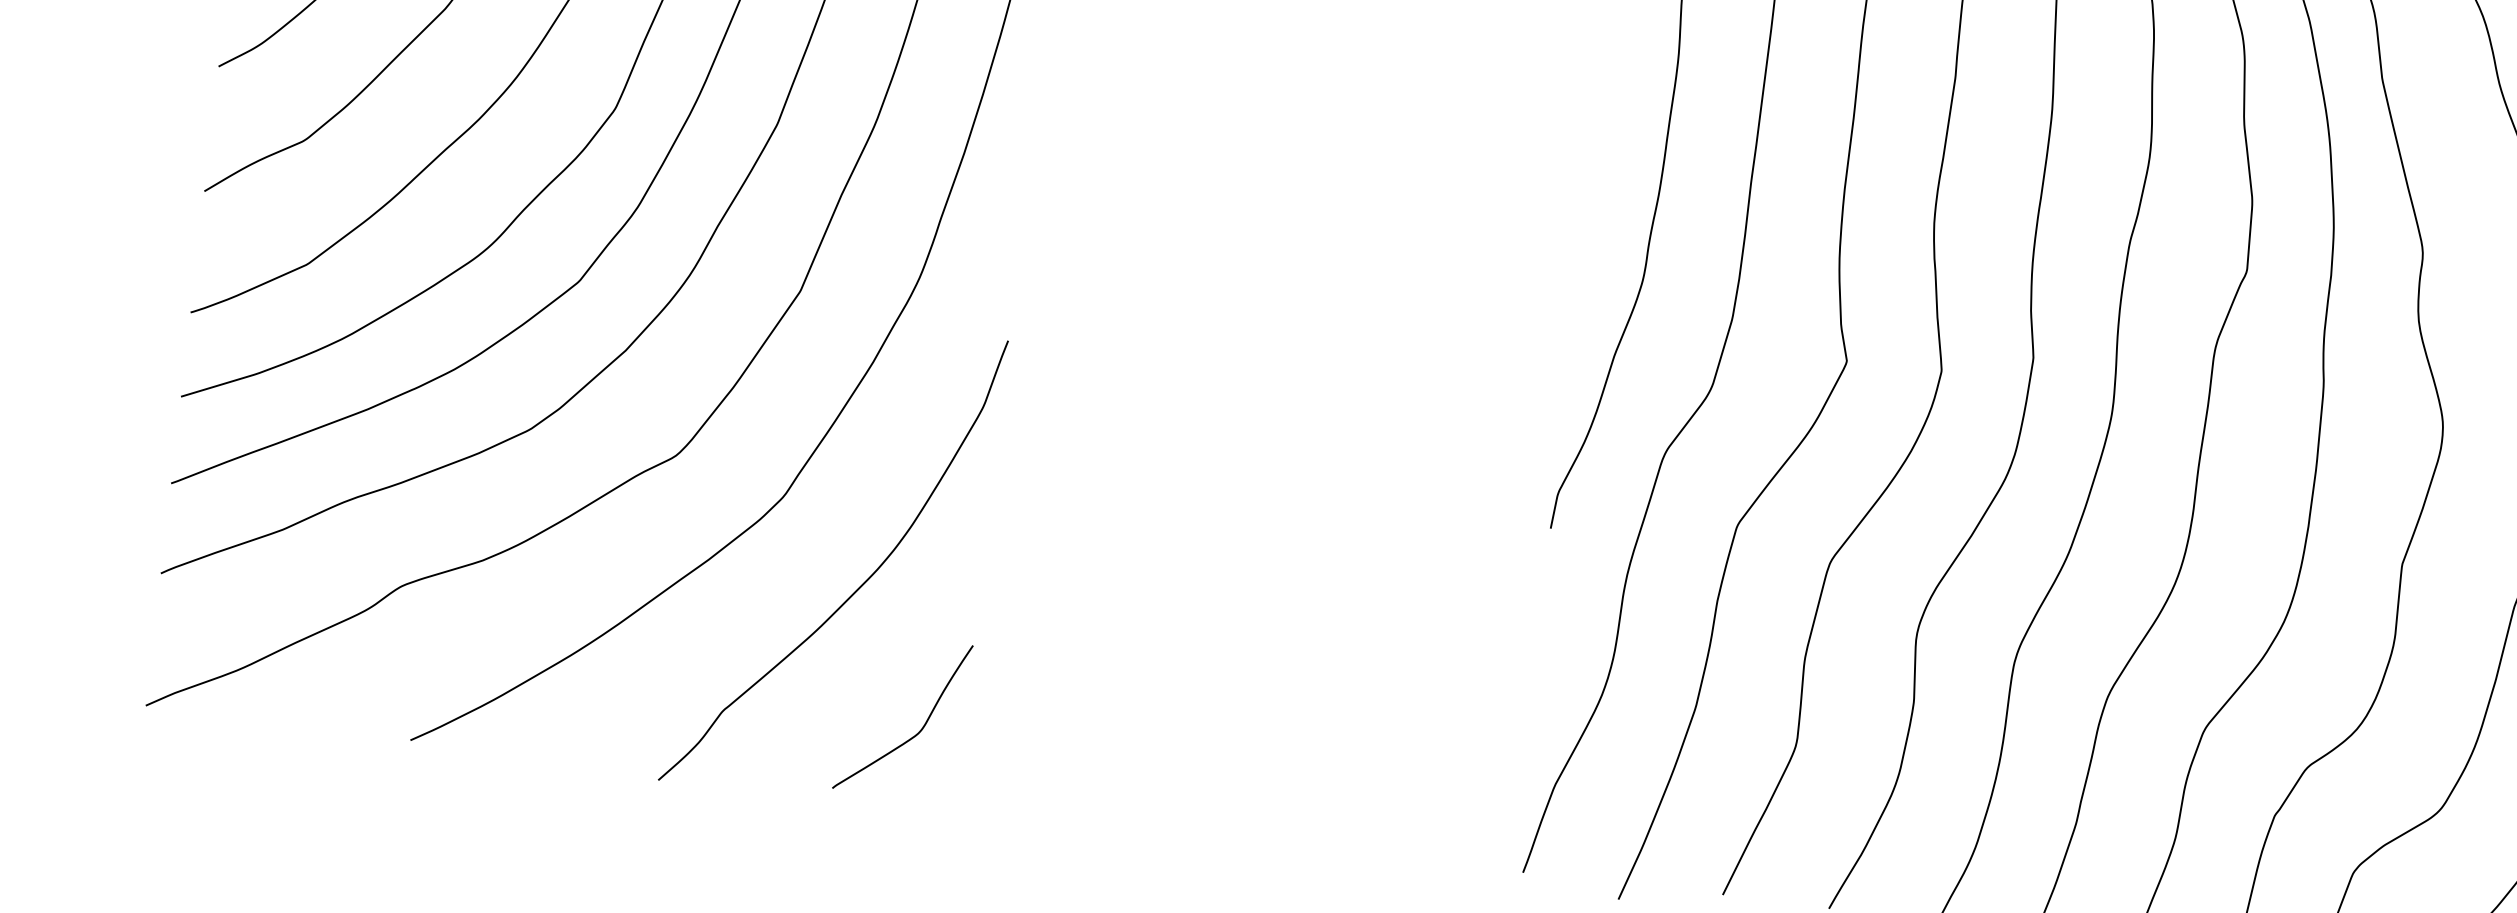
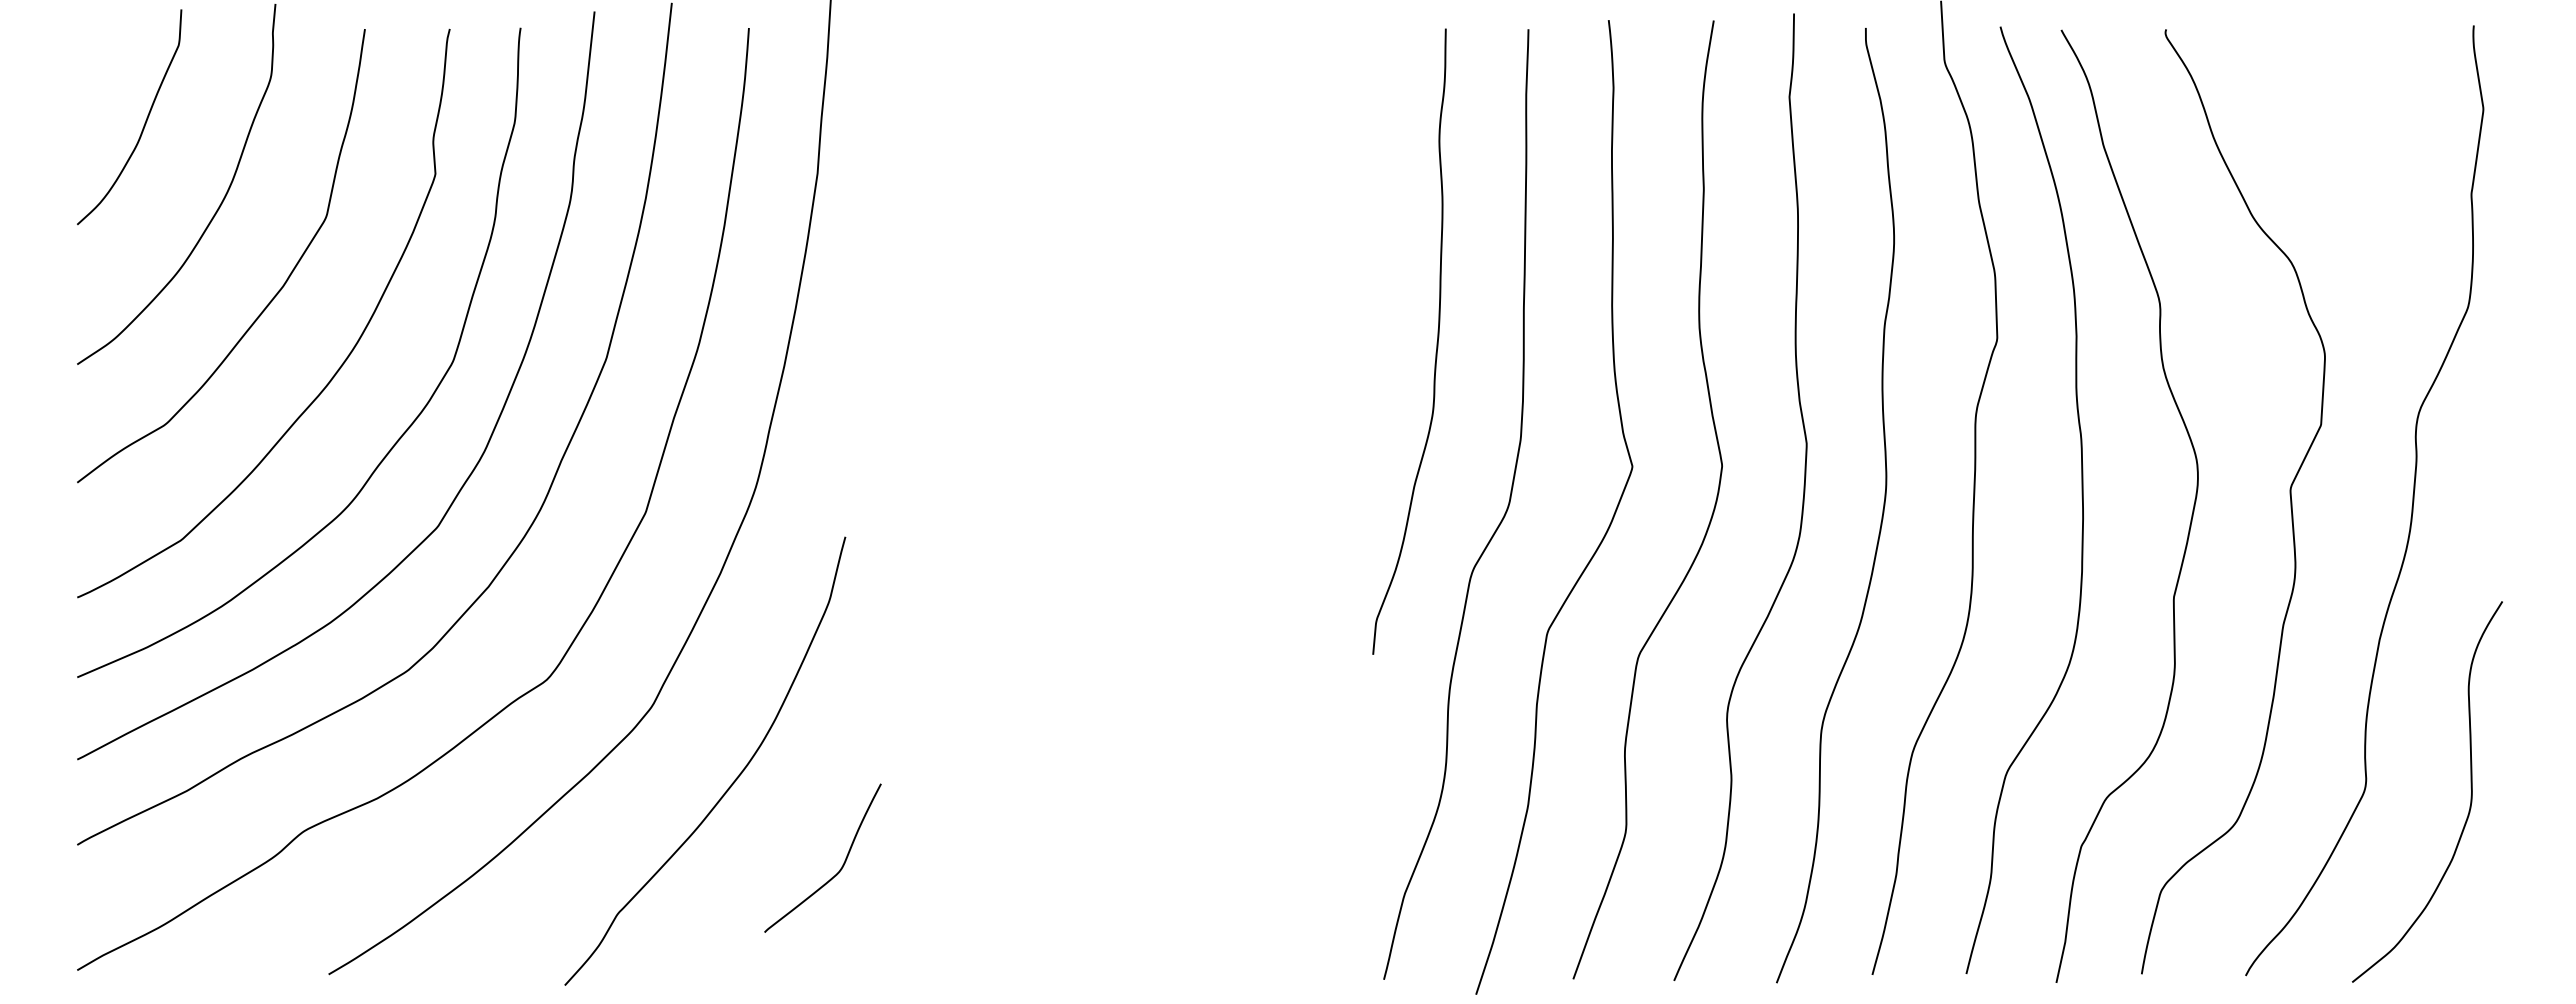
curve: (918, 730) -> (839, 869), moved

